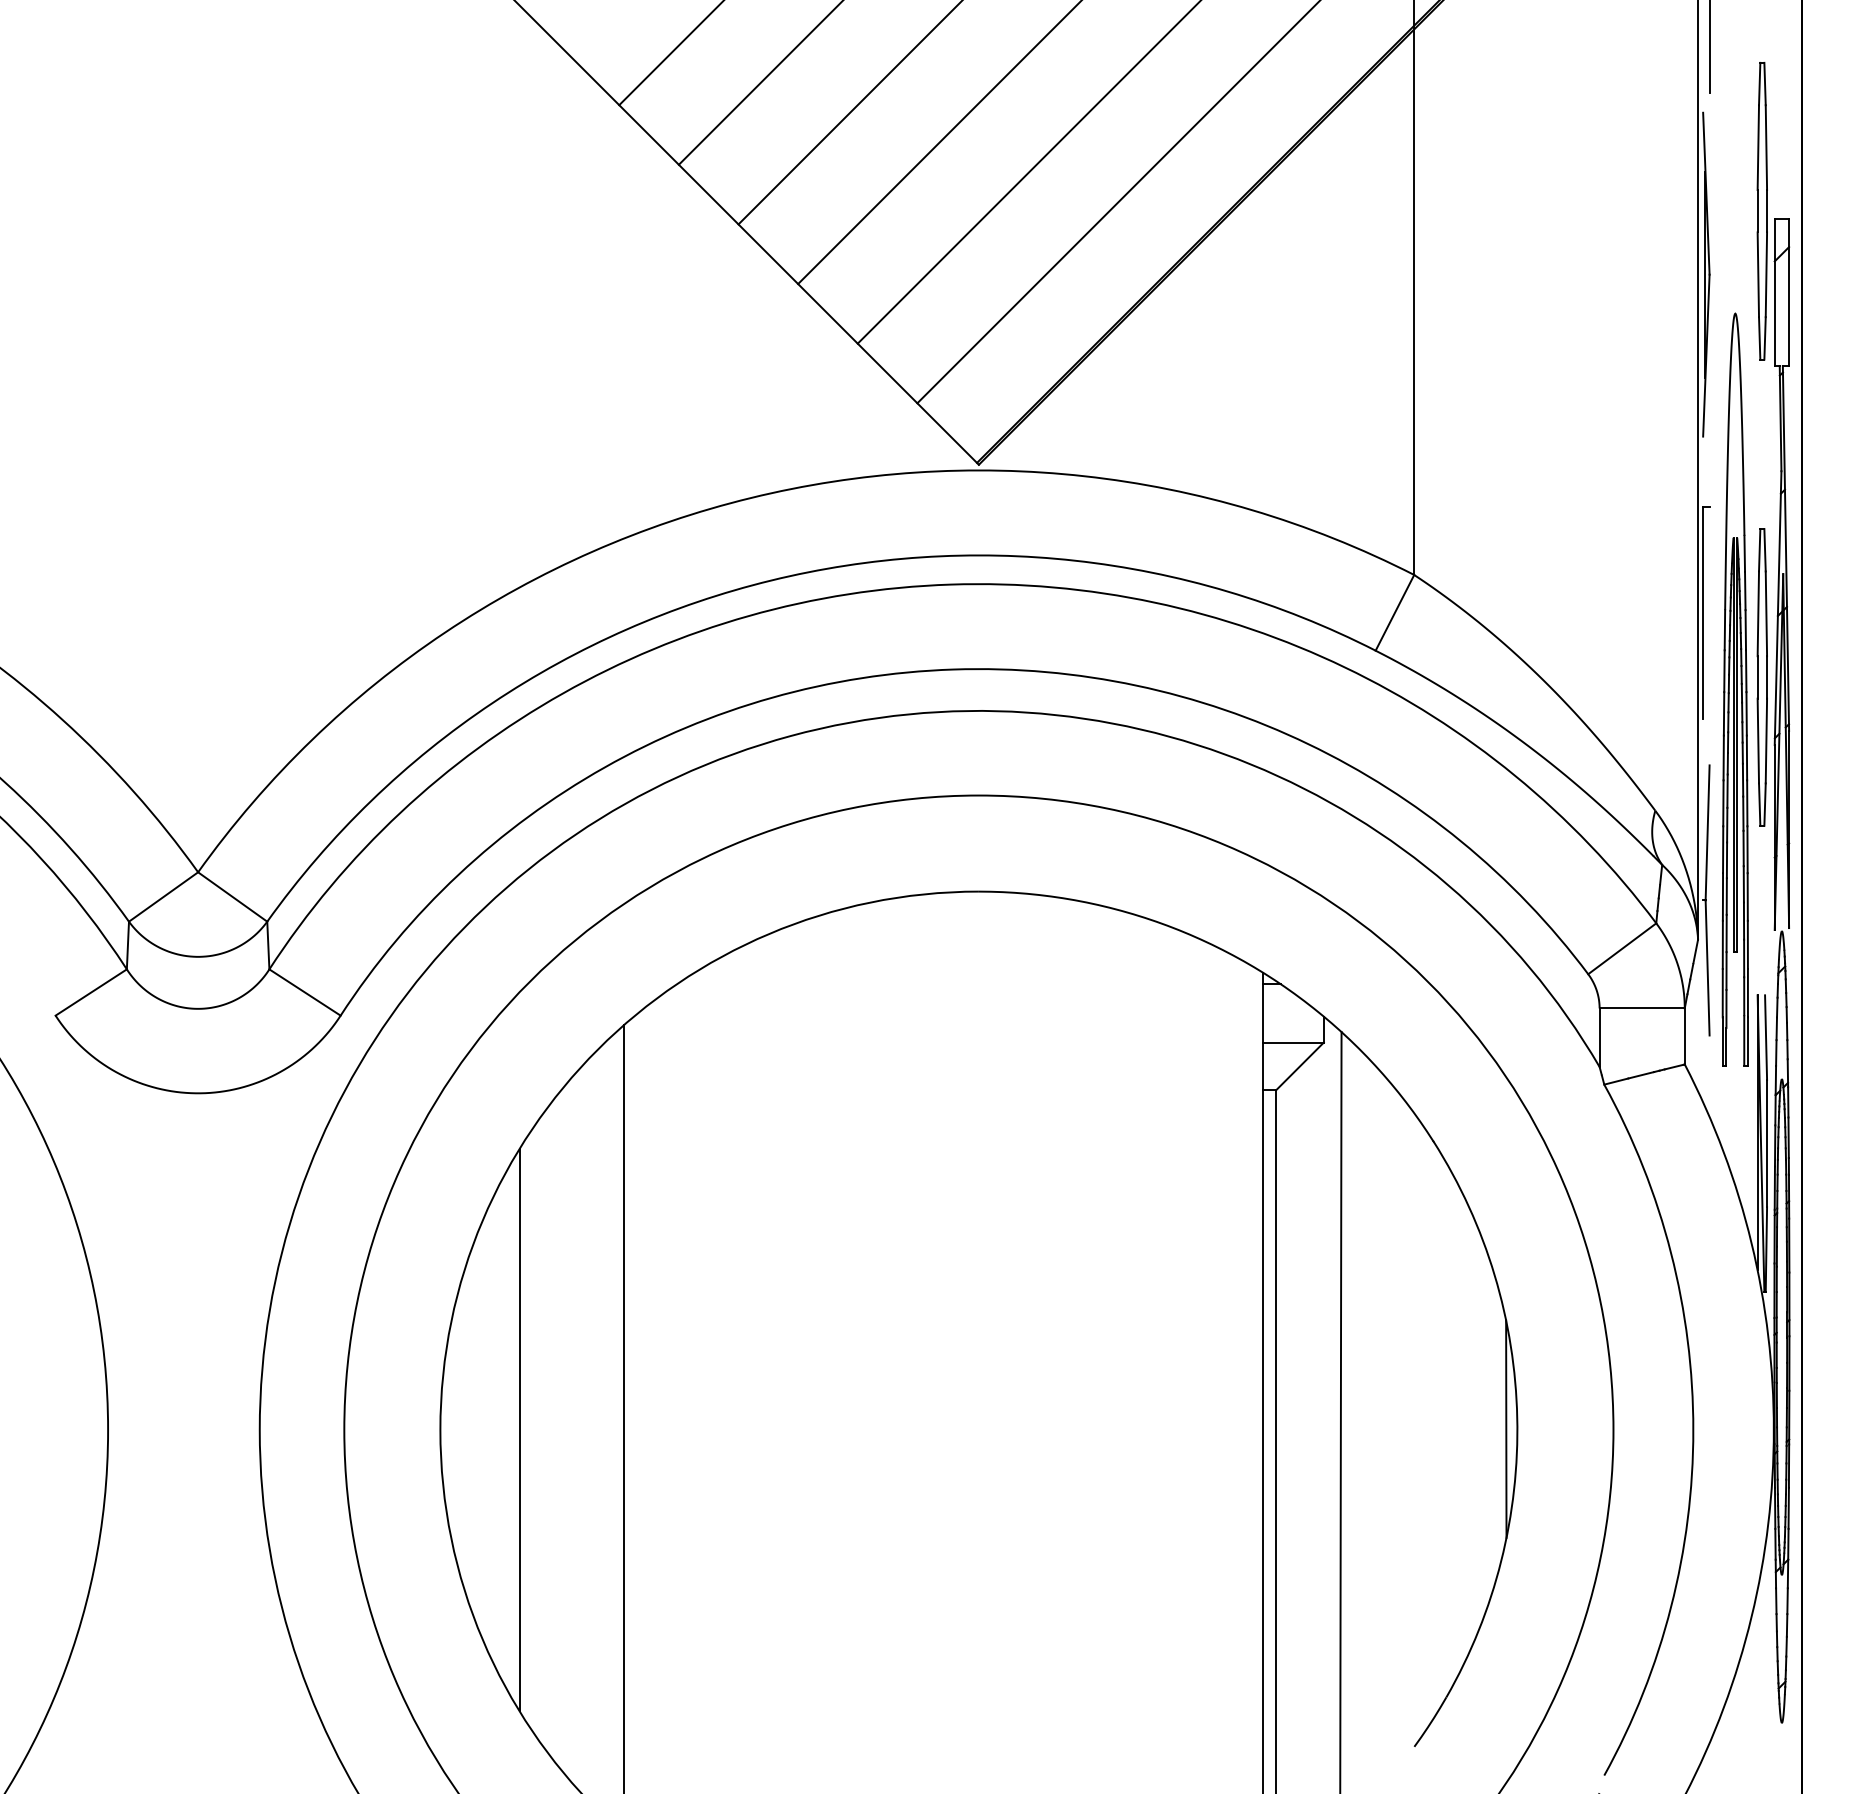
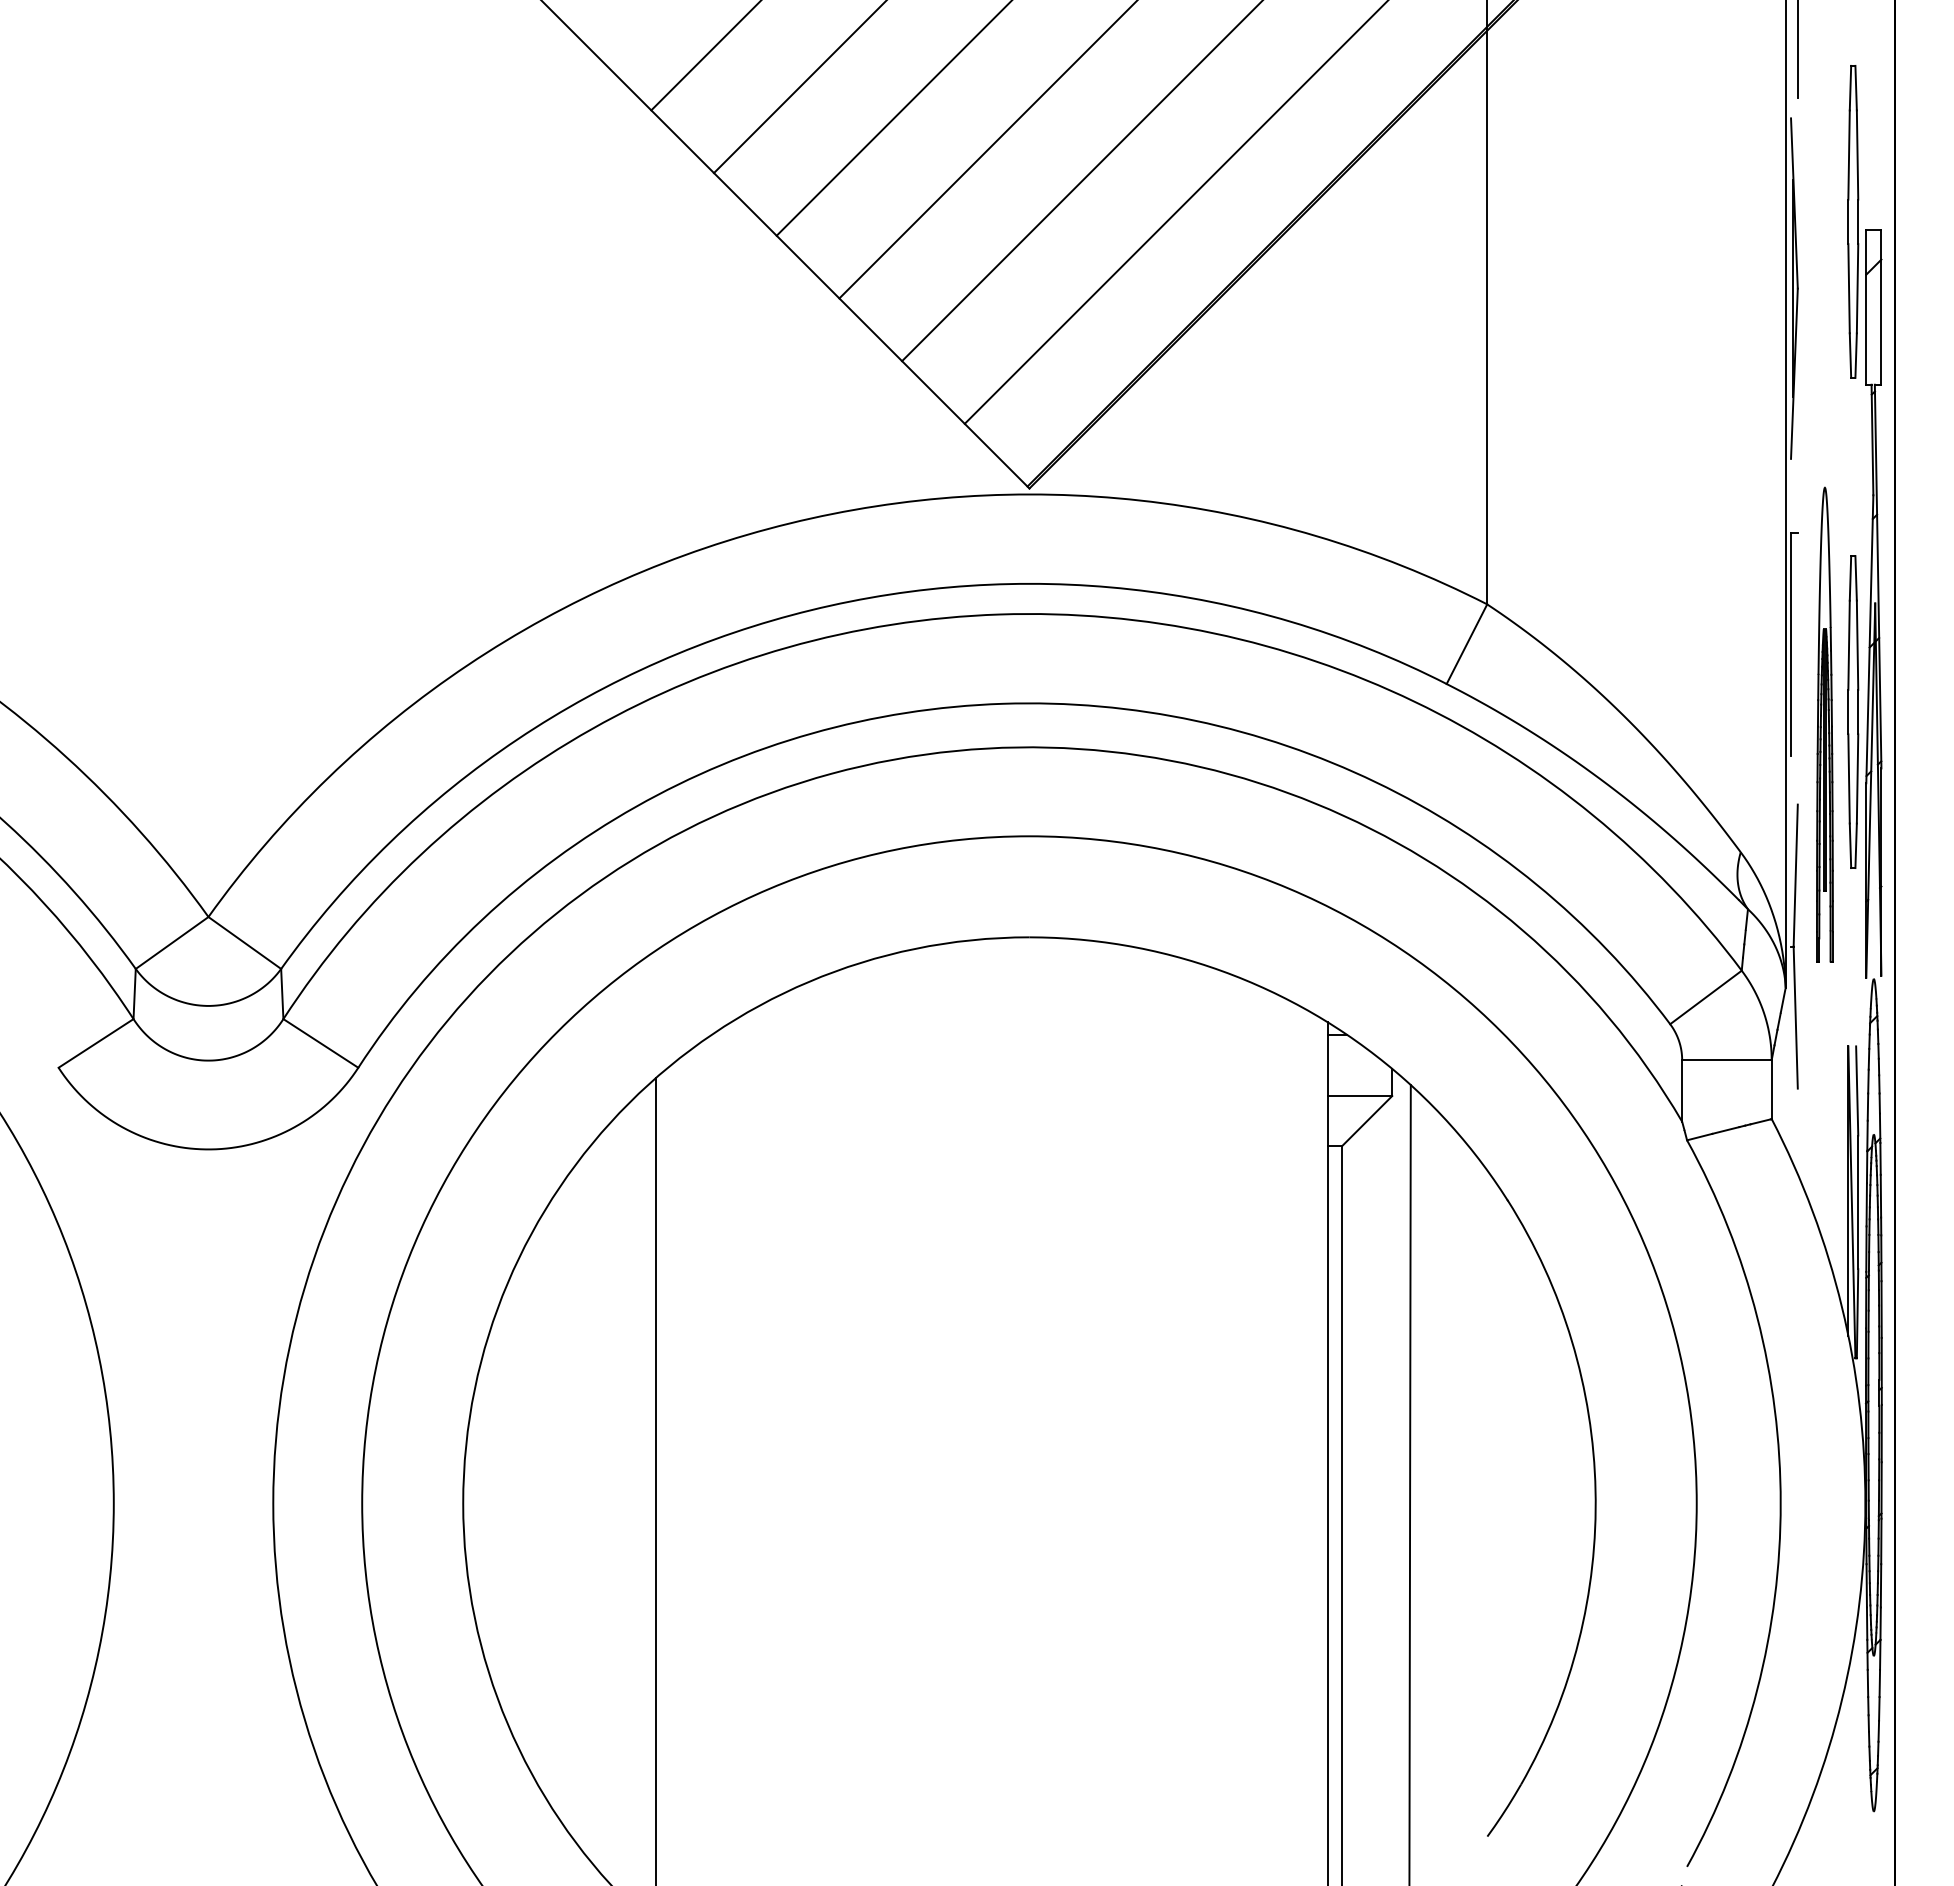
part: (1734, 689) -> (1824, 724), size x0.6
line: (1505, 1429) -> (1583, 1502), removed
line: (519, 1430) -> (546, 1503), removed

